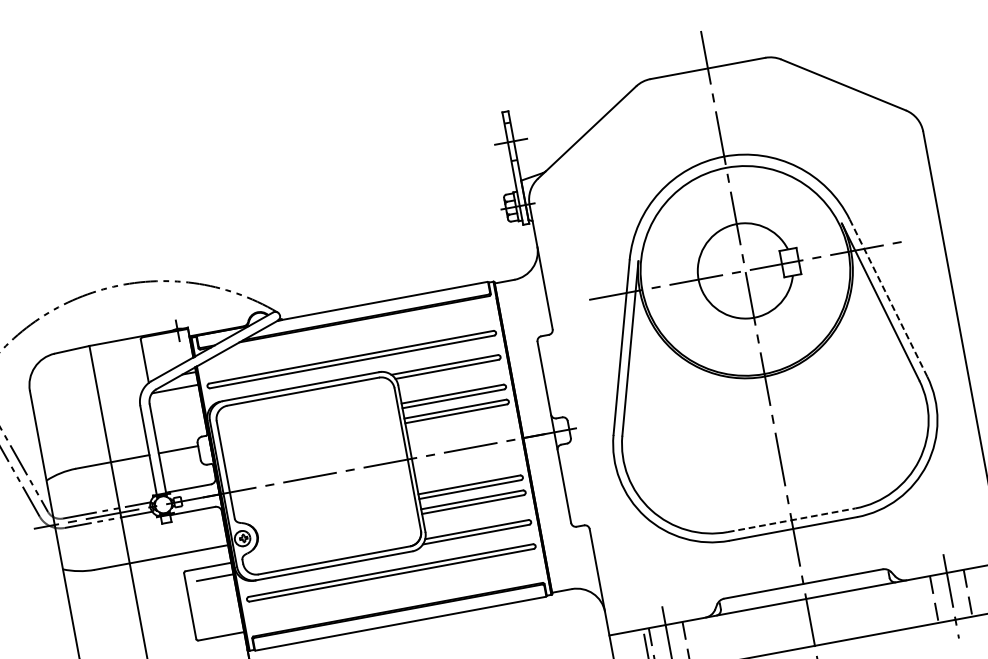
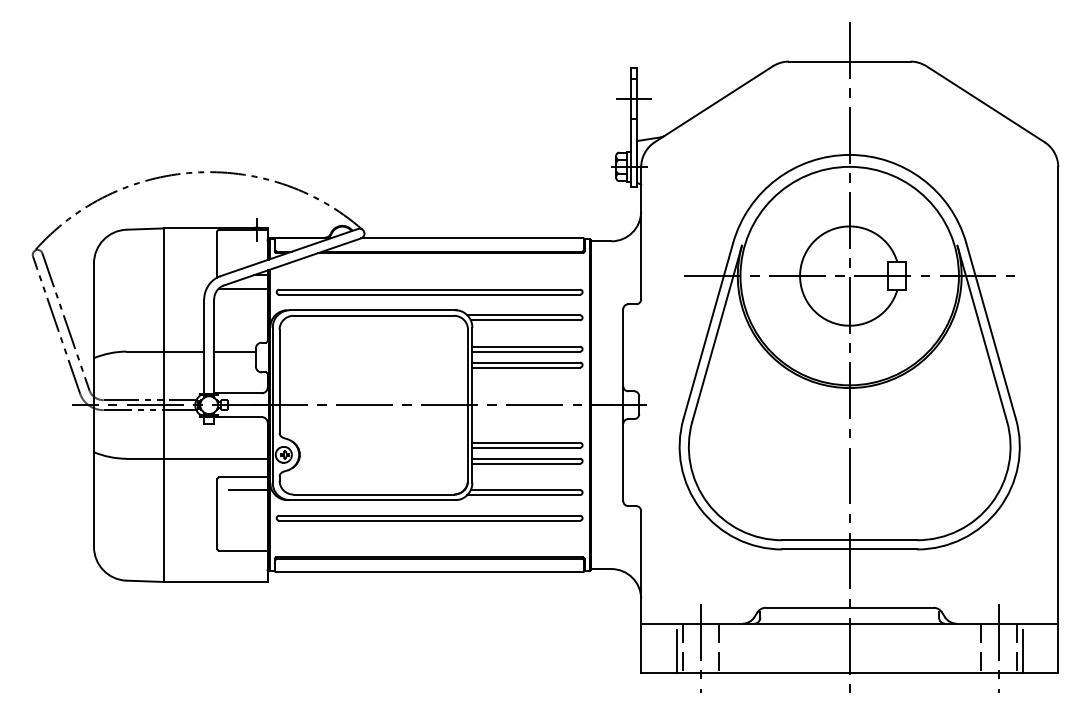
line: (888, 298) -> (991, 331), dashed -> solid
line: (791, 520) -> (849, 540), dashed -> solid
line: (974, 595) -> (1022, 651), added

